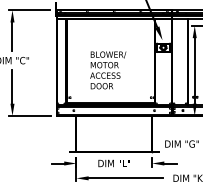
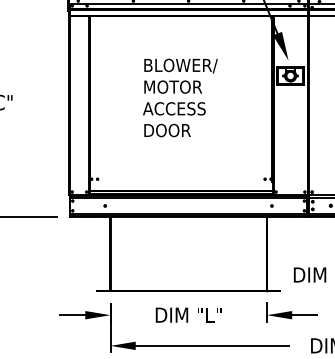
text: (108, 70) -> (180, 98), moved

